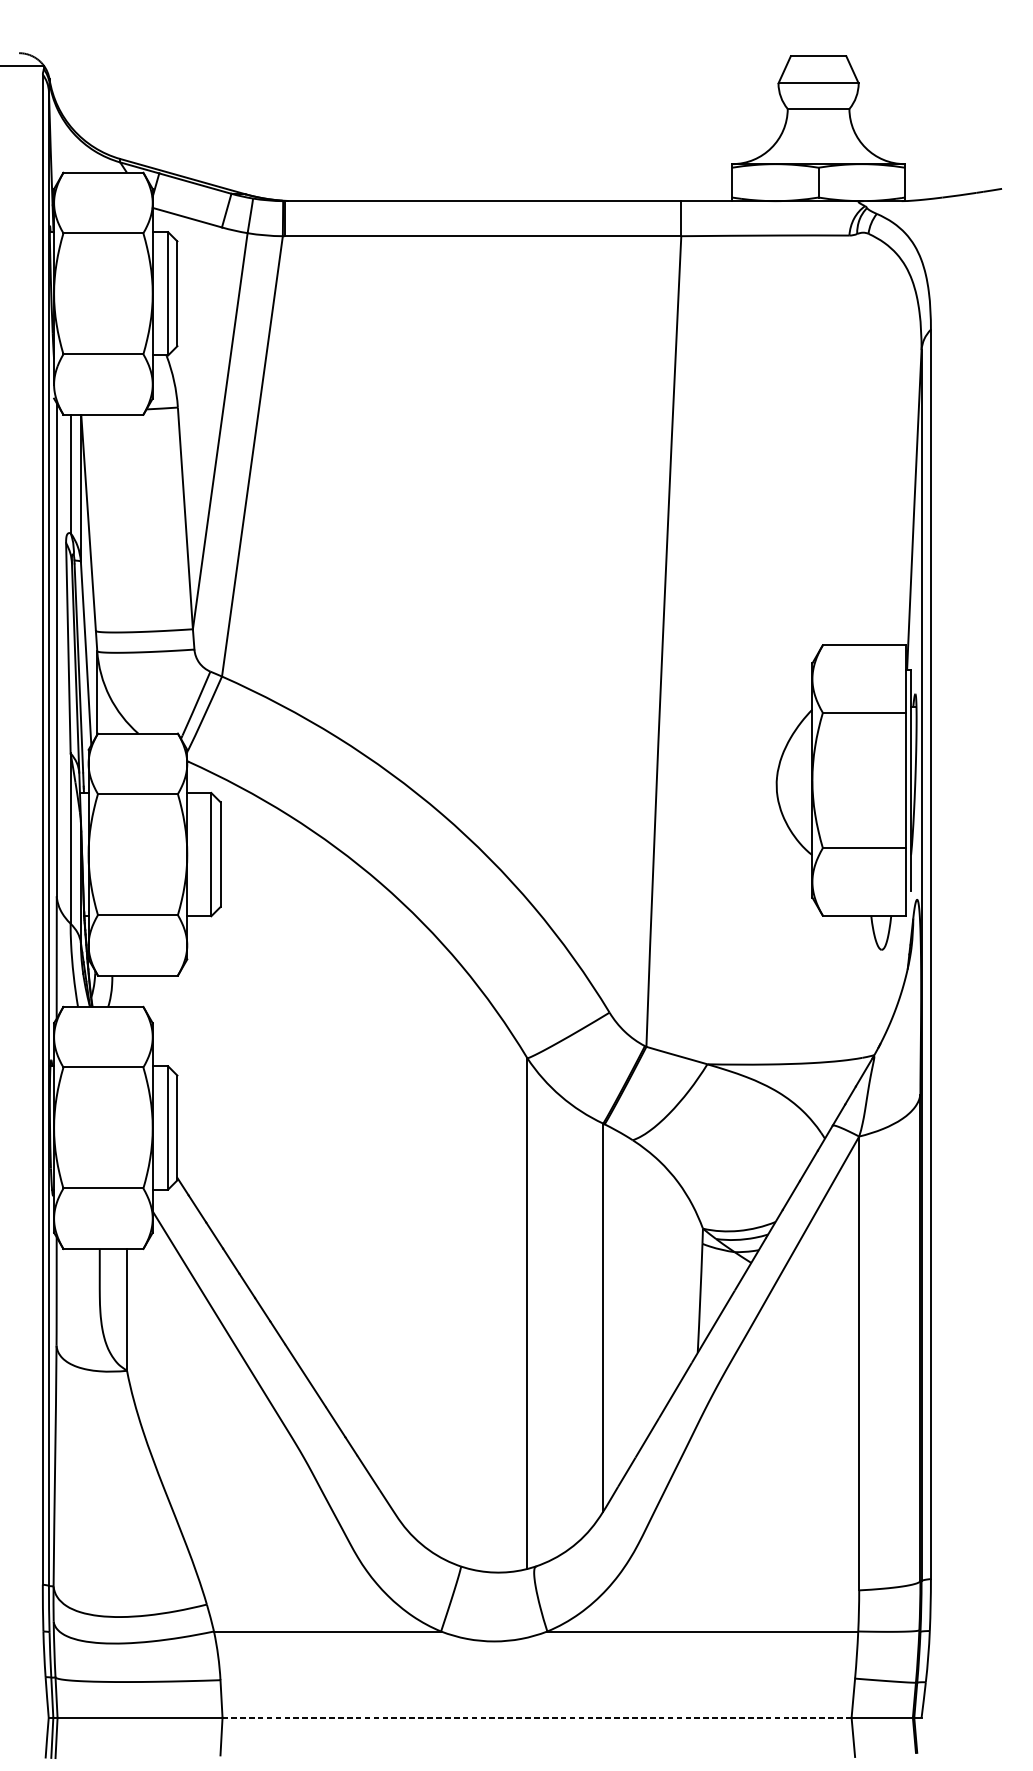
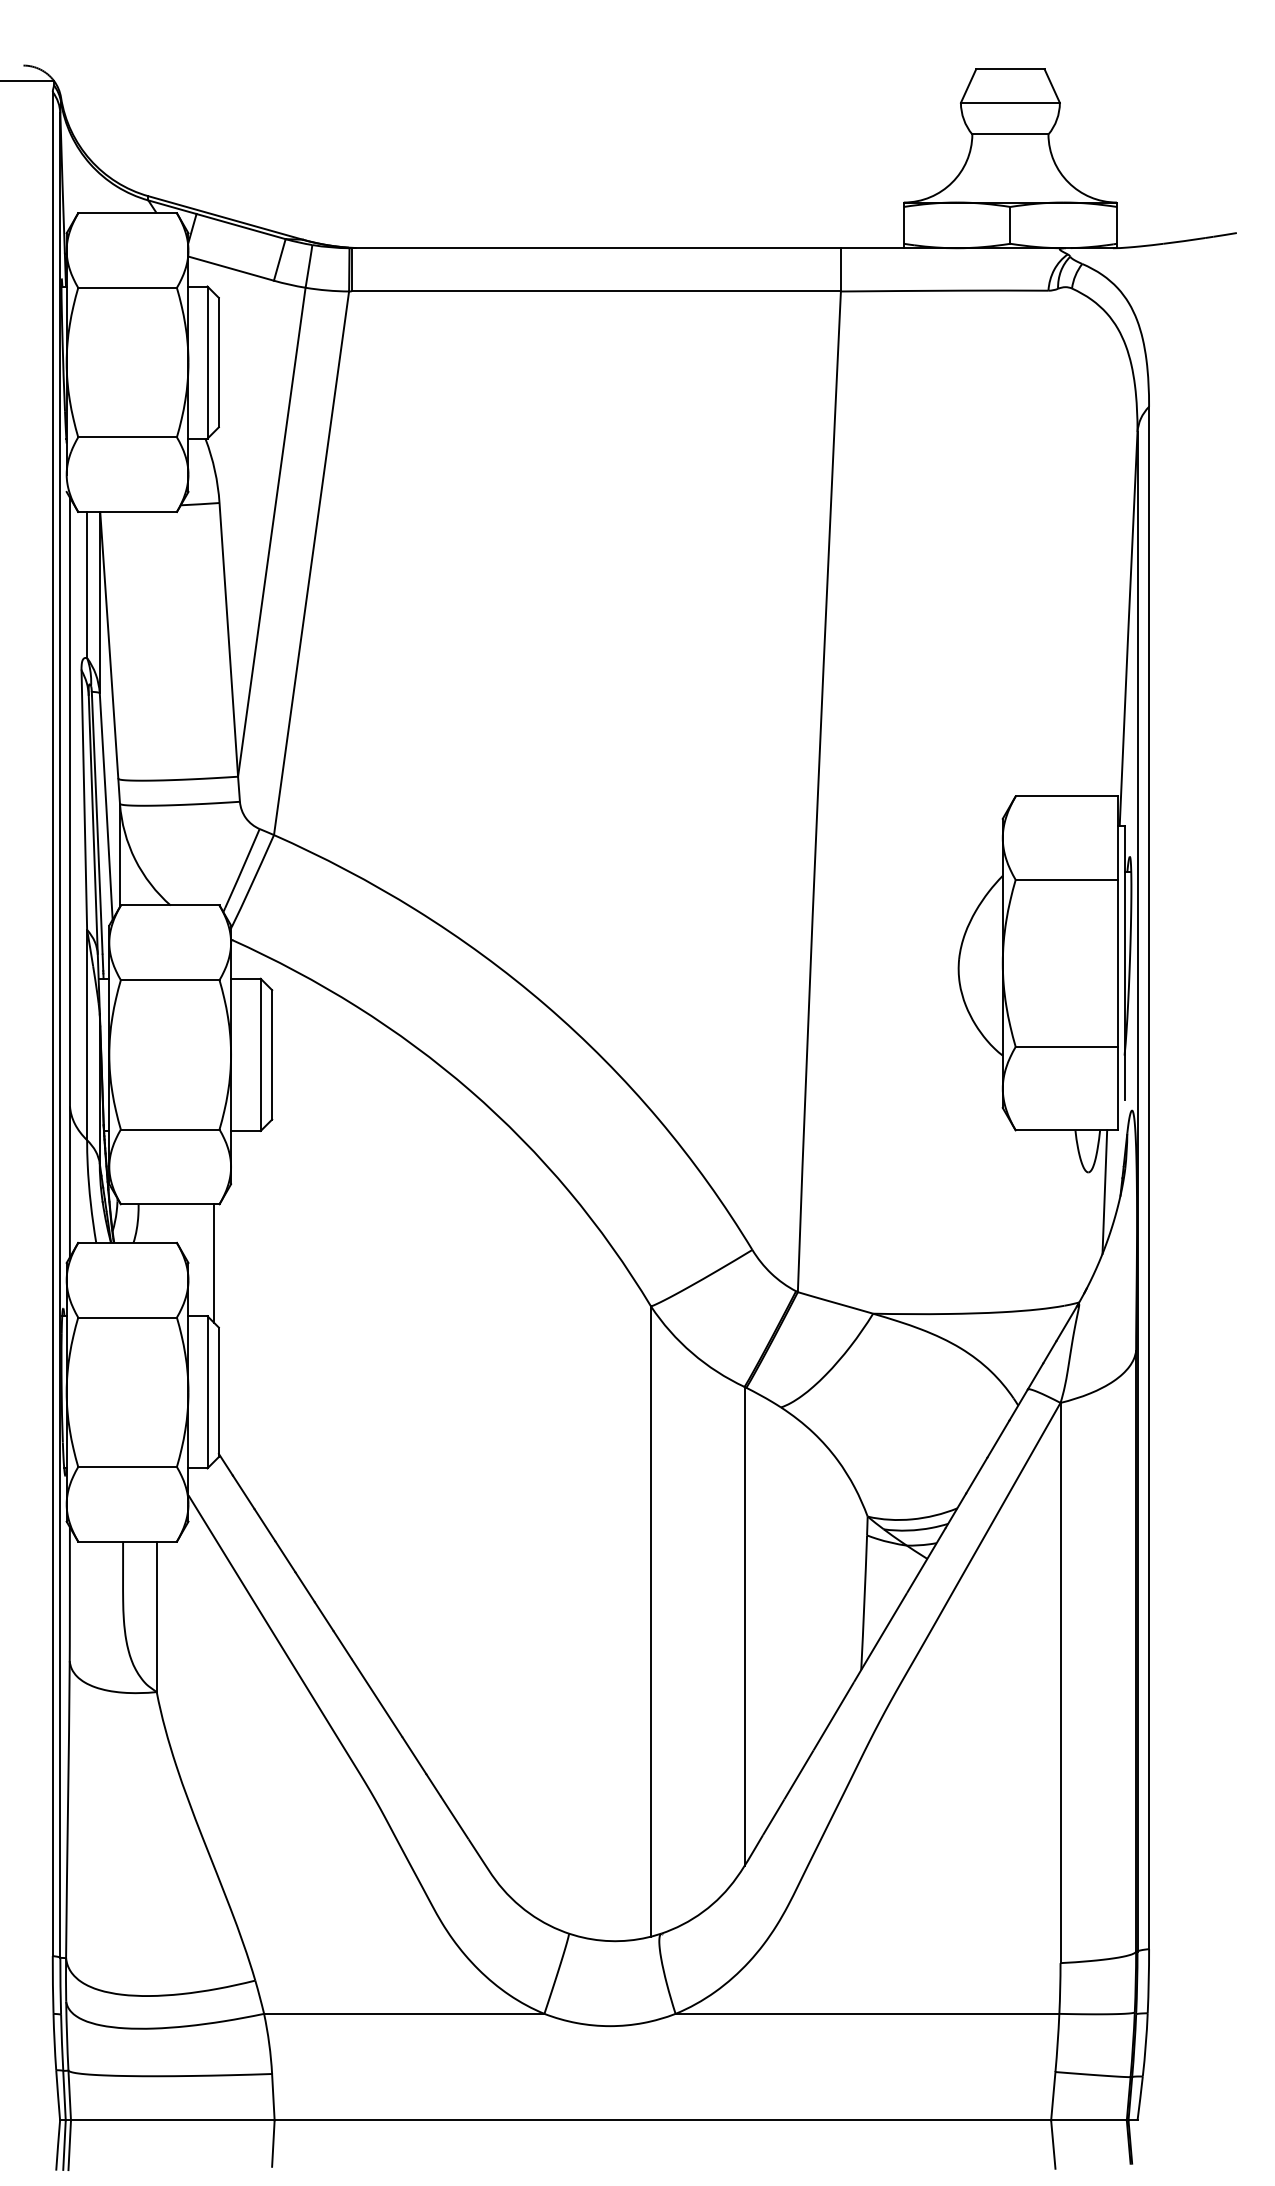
line: (894, 965) -> (1104, 1191), added
line: (173, 1023) -> (214, 1263), added
line: (536, 1717) -> (662, 2120), dashed -> solid

